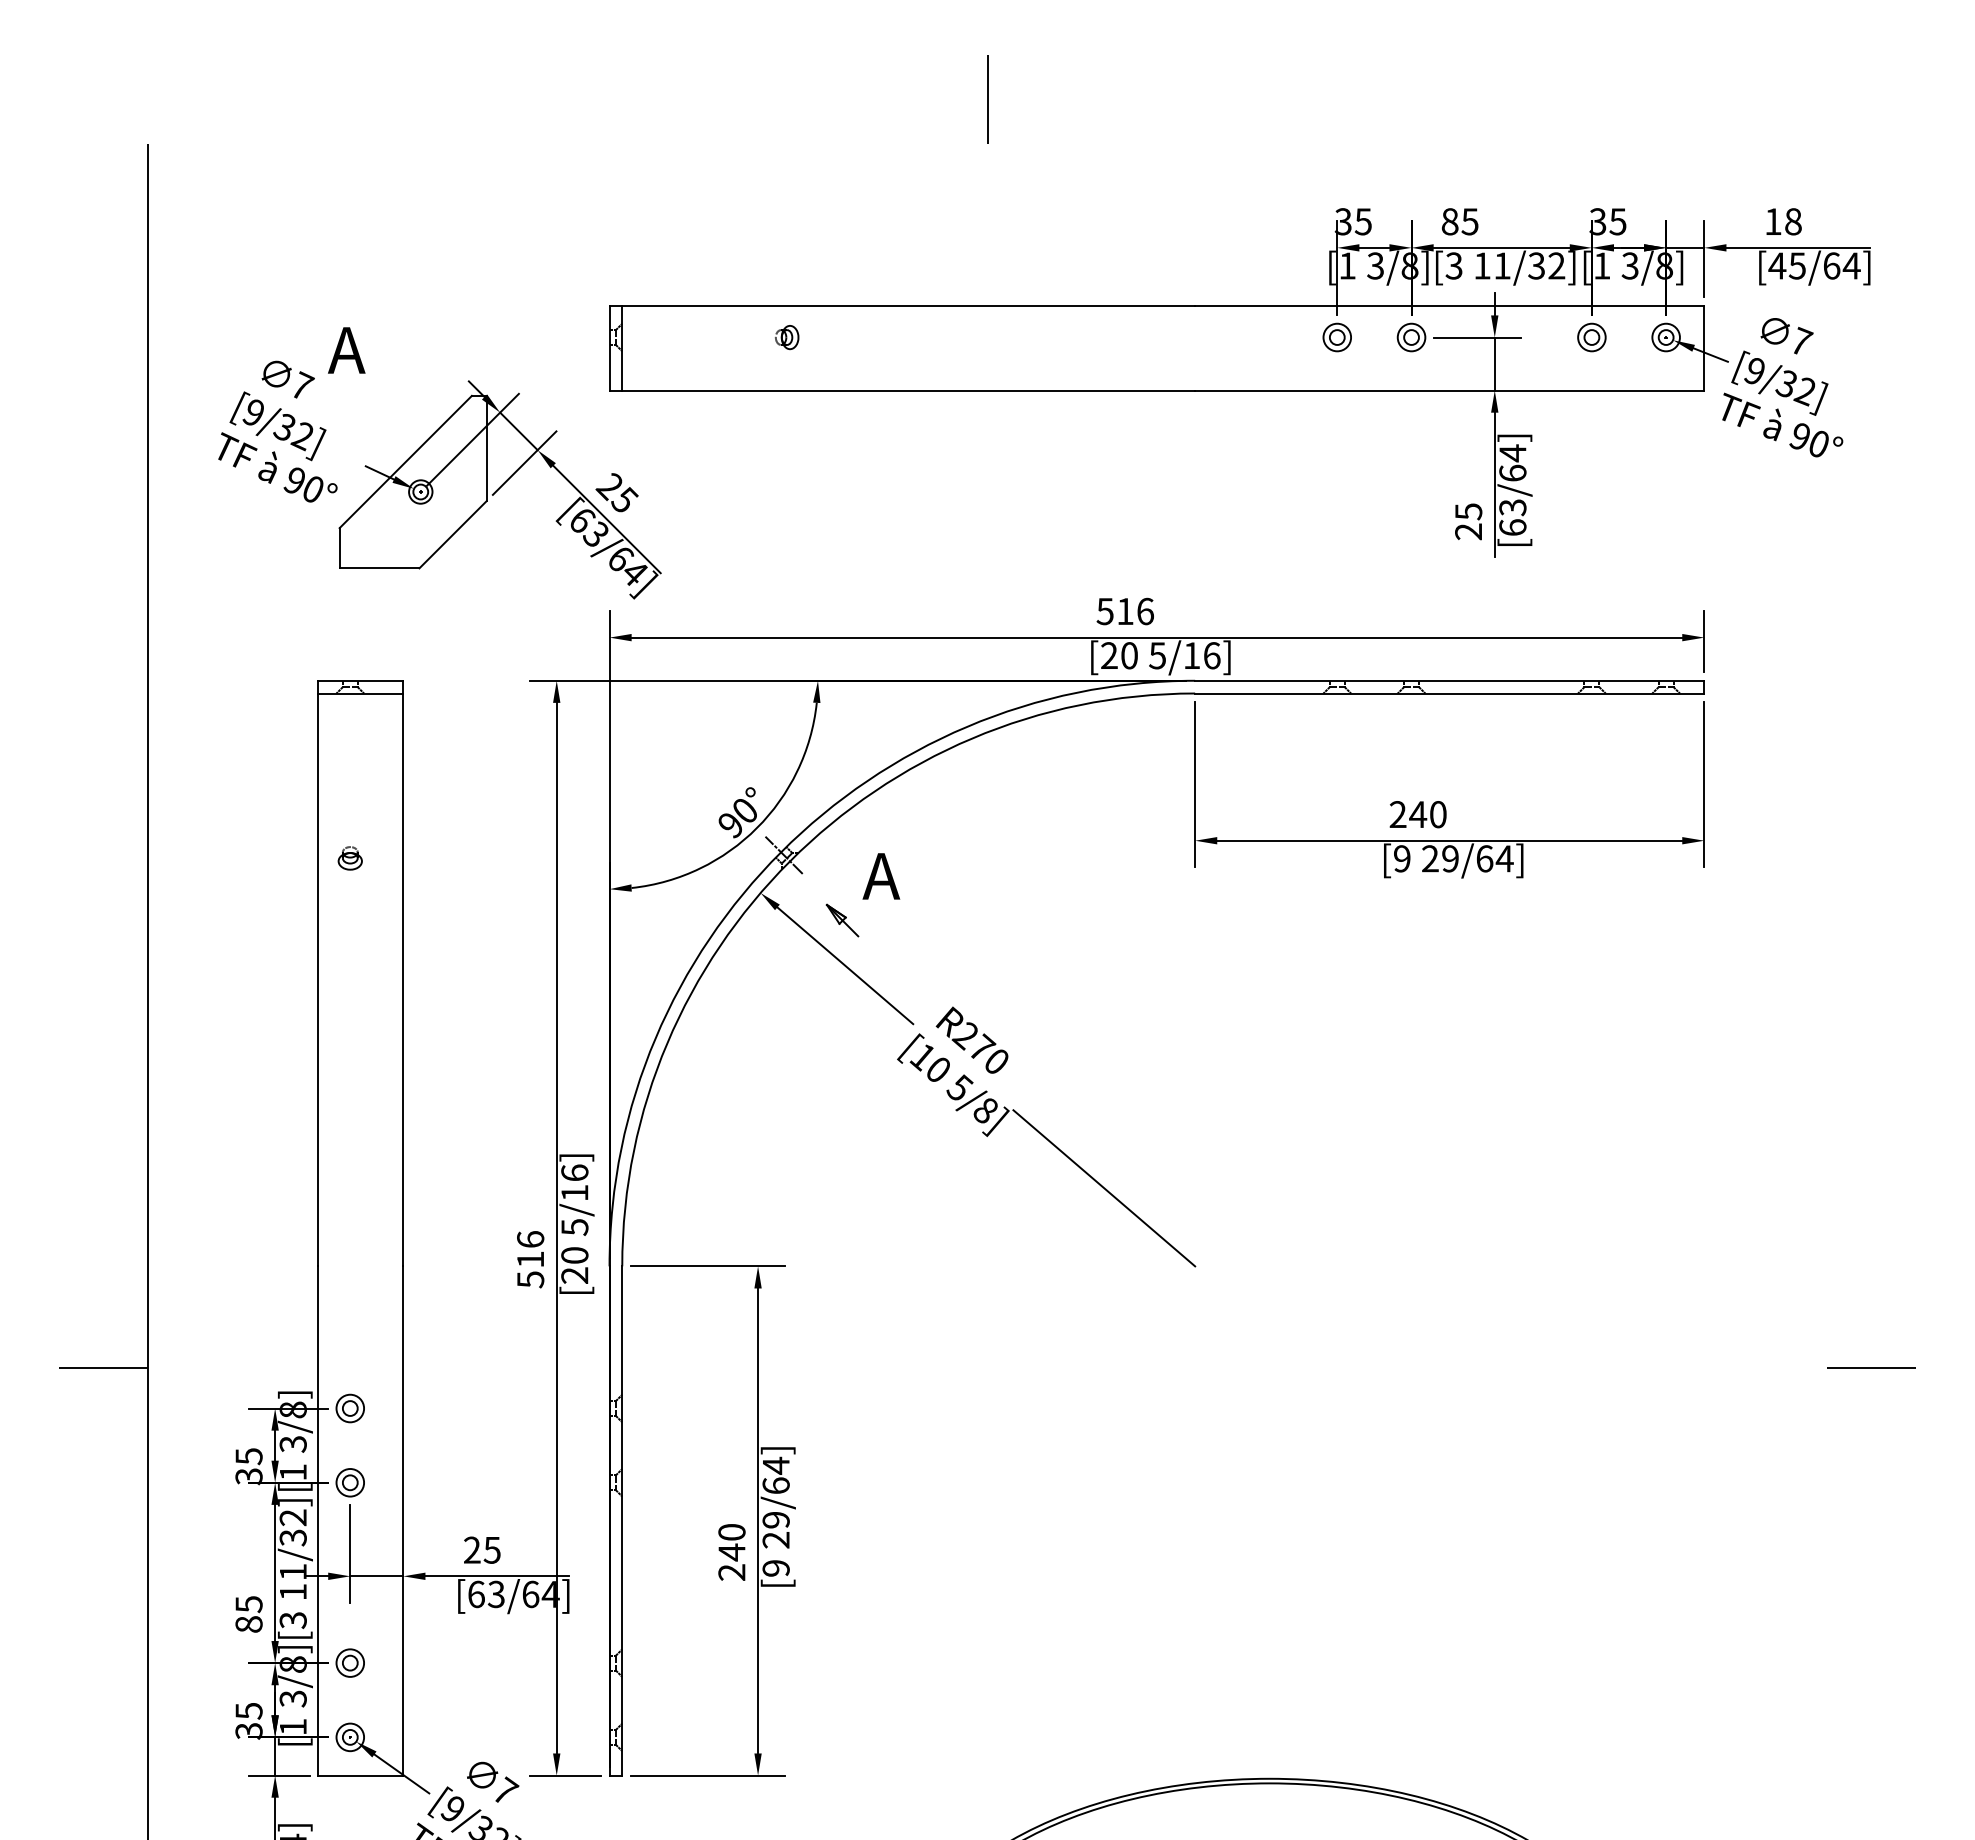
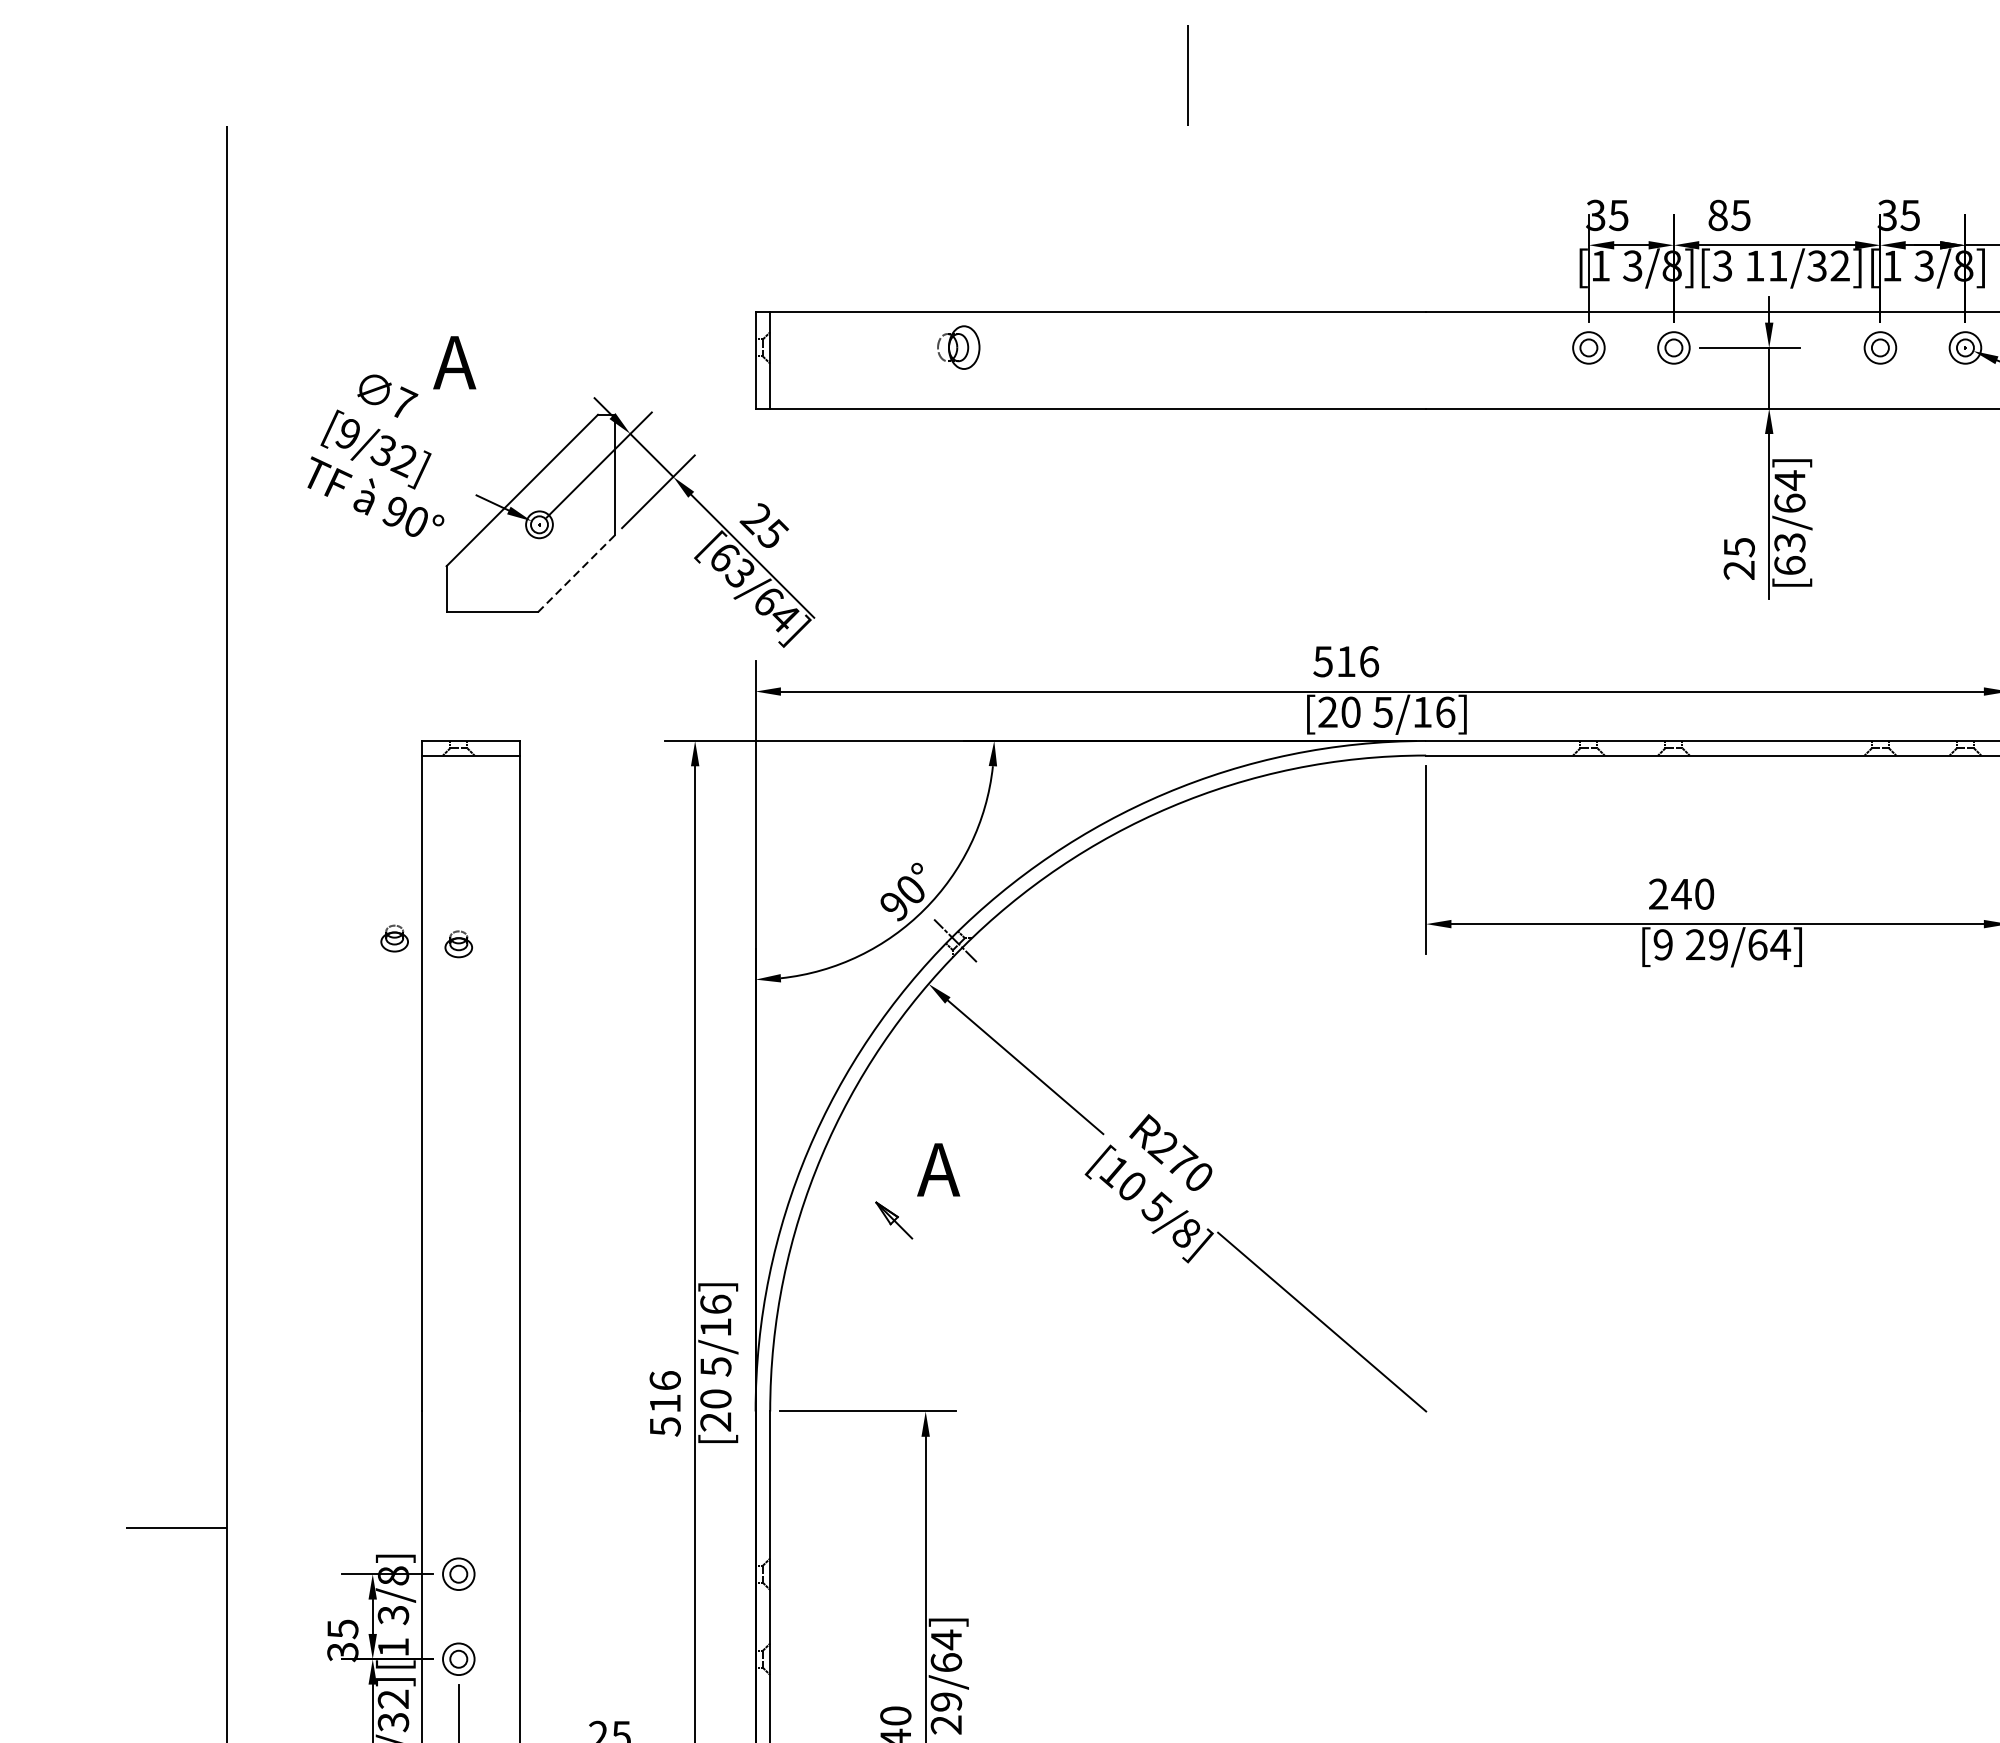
part: (787, 337) -> (959, 347), size x1.6
line: (453, 534) -> (576, 573), solid -> dashed
part: (293, 853) -> (393, 938), added
part: (862, 895) -> (917, 1191), moved

